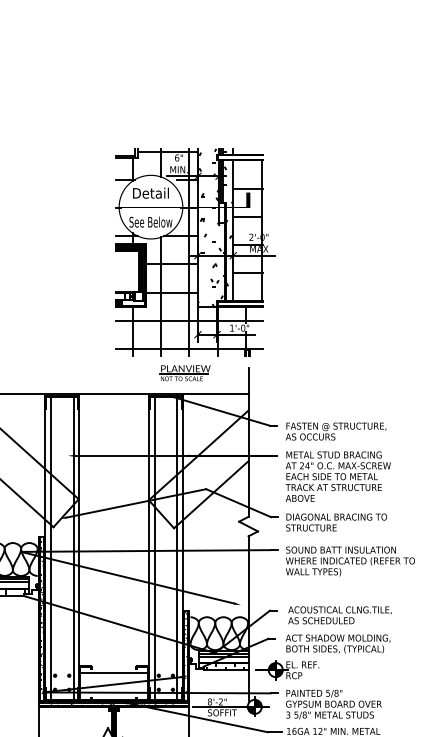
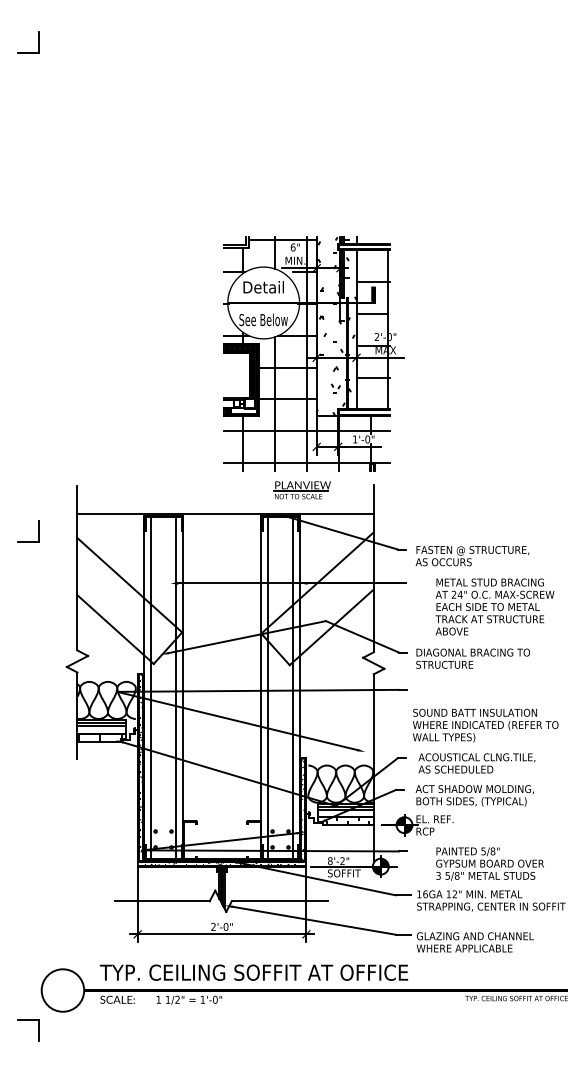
text: (337, 476) -> (494, 606), moved
text: (350, 561) -> (485, 725), moved
line: (114, 673) -> (222, 828), removed
text: (333, 704) -> (489, 863), moved

